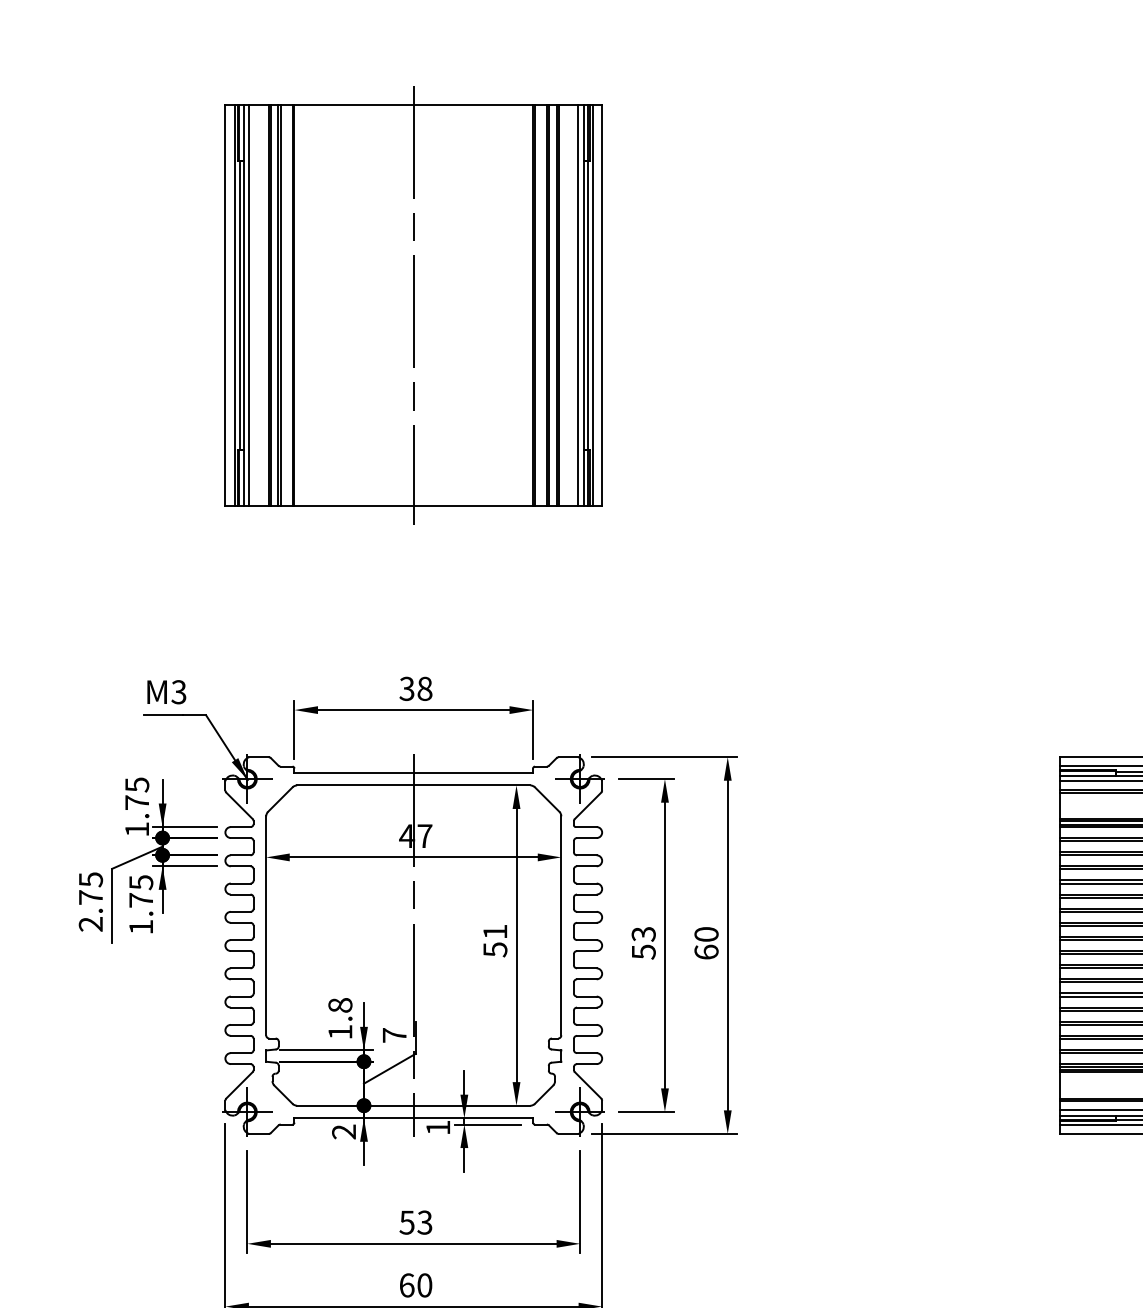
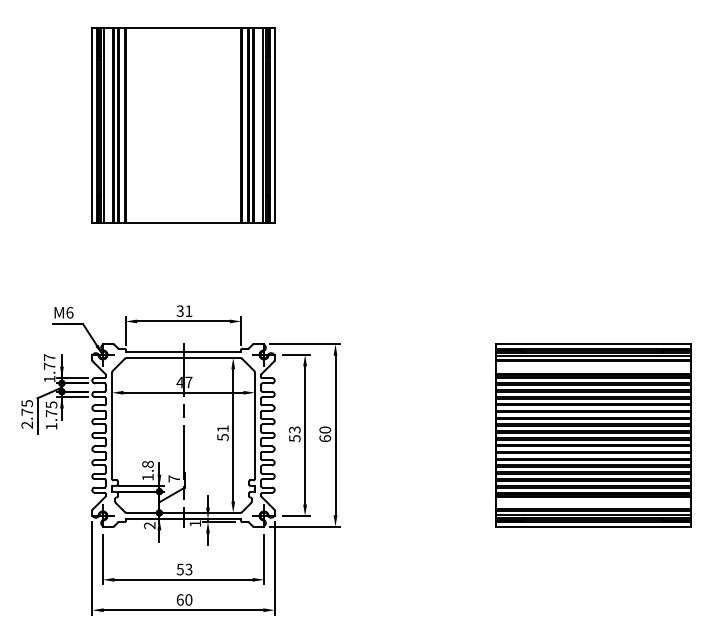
line: (413, 305) -> (183, 125), removed
text: (424, 687) -> (188, 310), 38 -> 31
text: (178, 691) -> (69, 312), M3 -> M6
text: (136, 784) -> (49, 357), 1.75 -> 1.77

